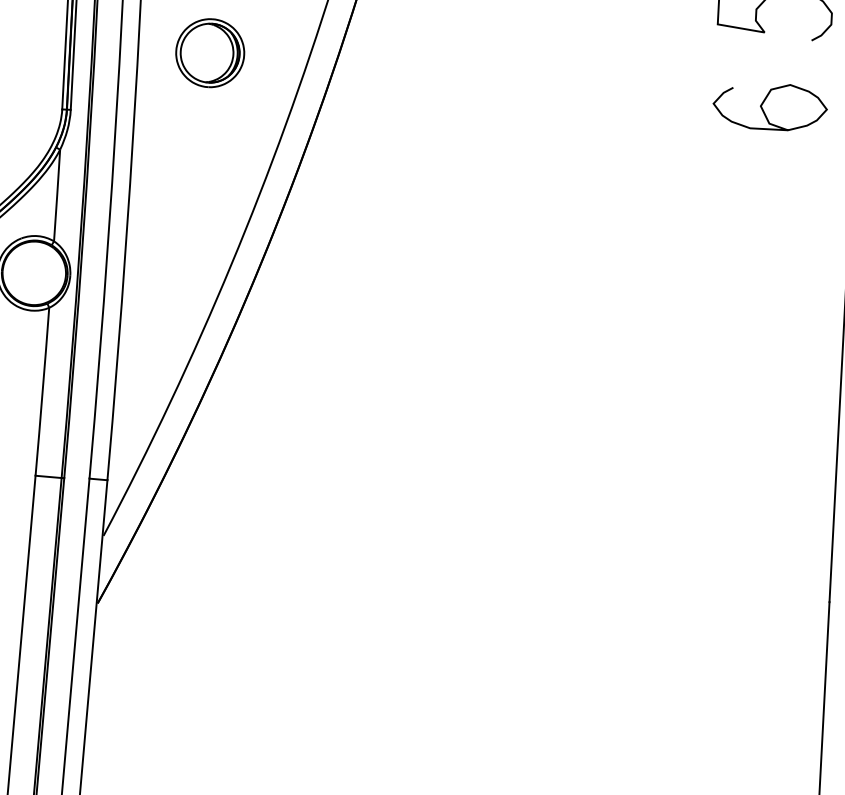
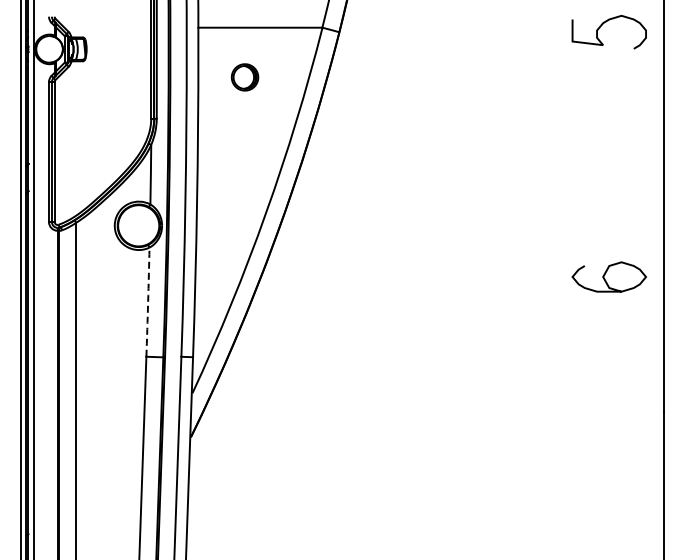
part: (209, 53) -> (244, 77), size x0.6
curve: (764, 104) -> (605, 275), moved
arc: (43, 392) -> (148, 302), solid -> dashed

